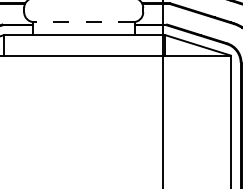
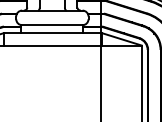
line: (82, 22) -> (51, 25), dashed -> solid

